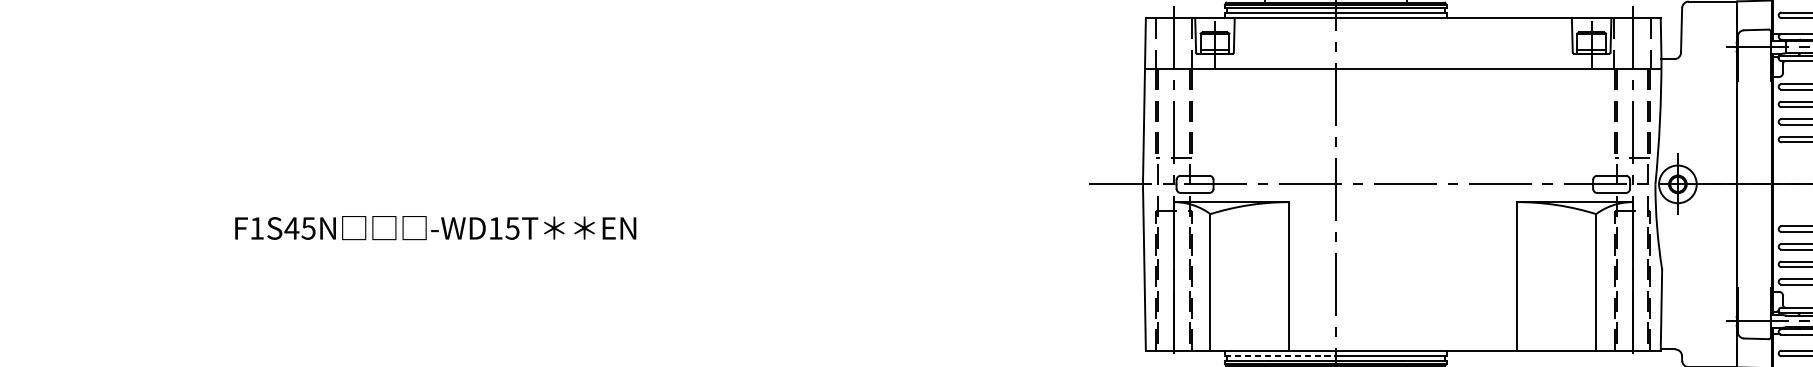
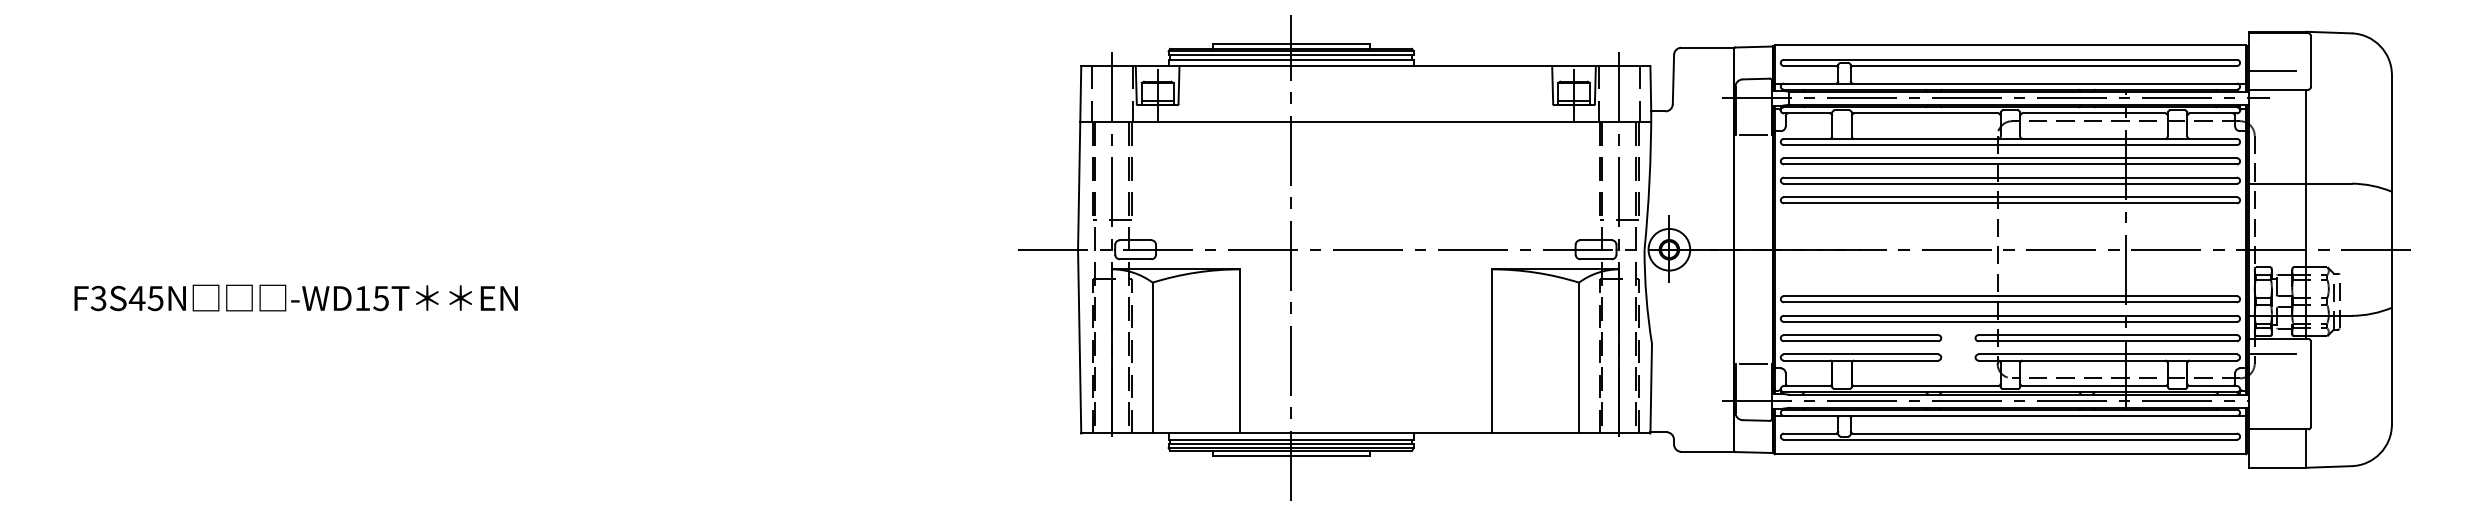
line: (1753, 81) -> (1753, 135), added
text: (256, 228) -> (98, 298), F1S45N -> F3S45N
line: (1753, 288) -> (1753, 364), added
line: (1280, 356) -> (1230, 439), dashed -> solid

